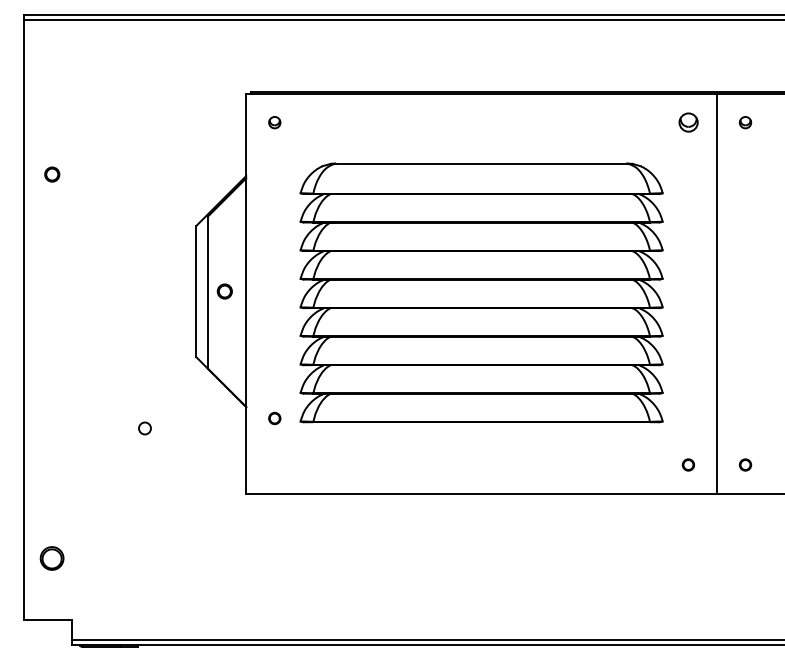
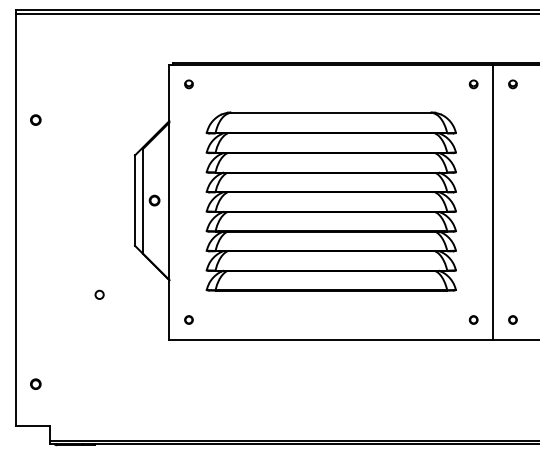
part: (688, 122) -> (473, 84), size x0.62
part: (274, 417) -> (188, 319), moved
part: (51, 557) -> (35, 383), size x0.62

